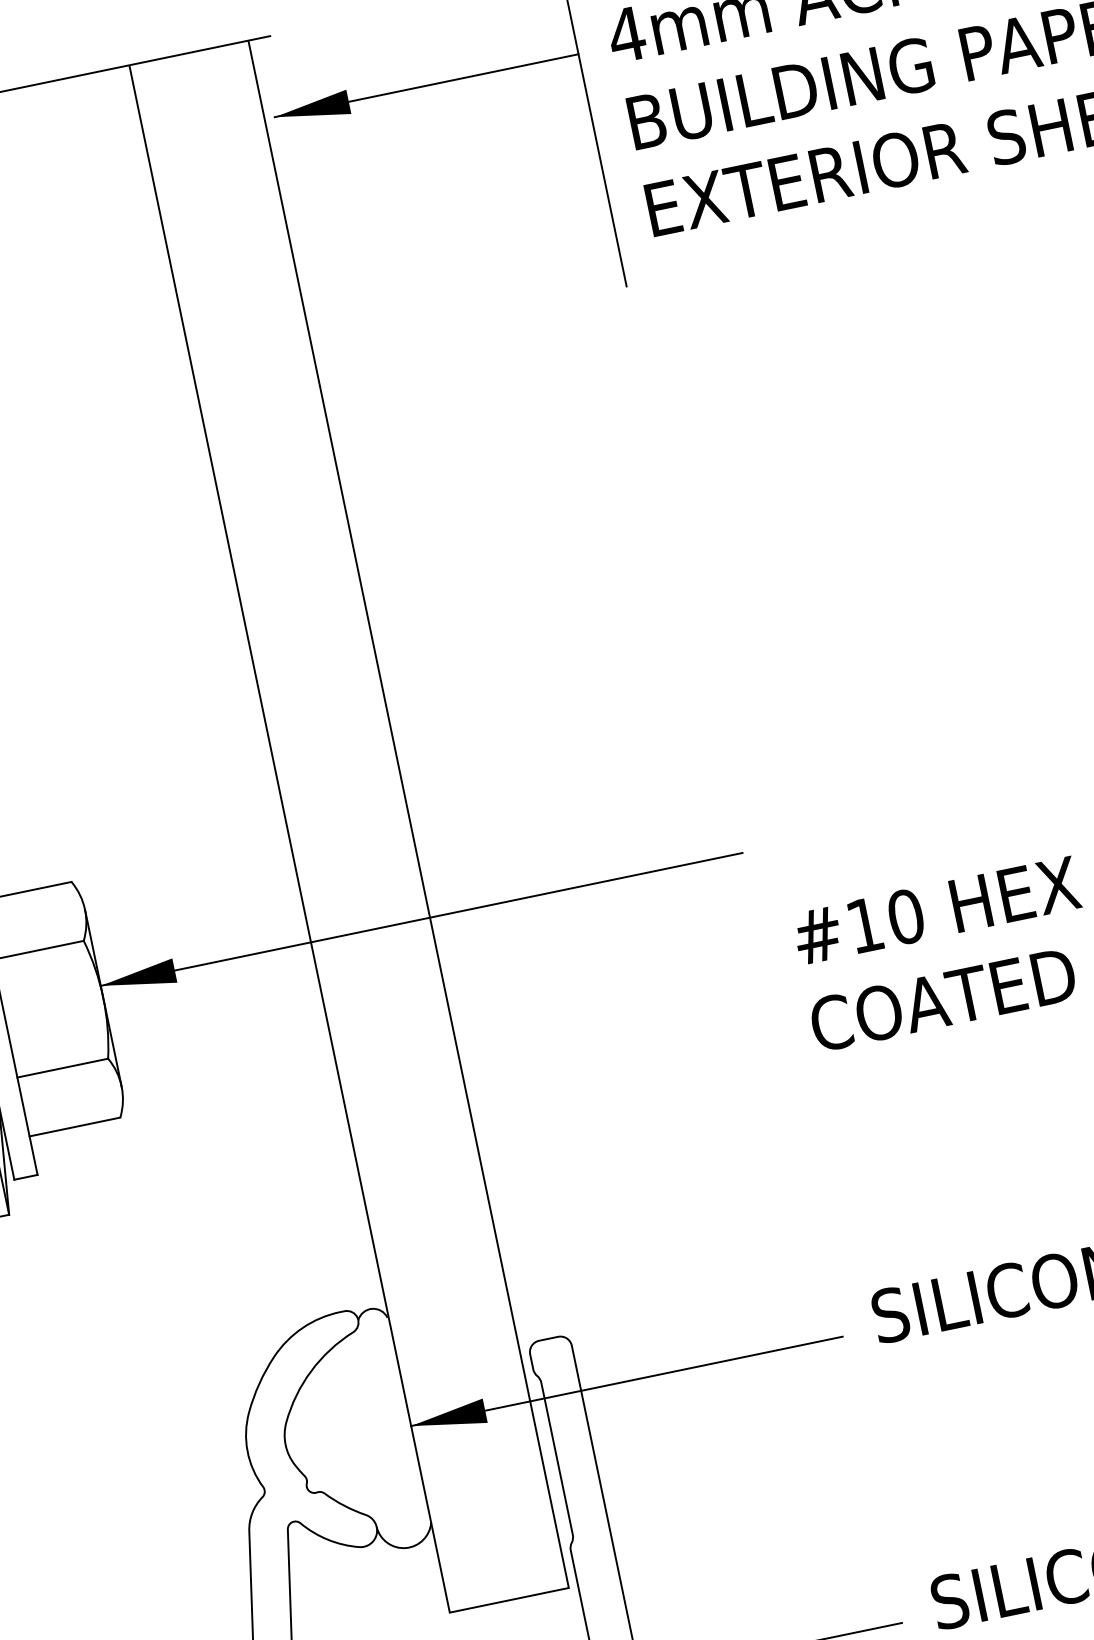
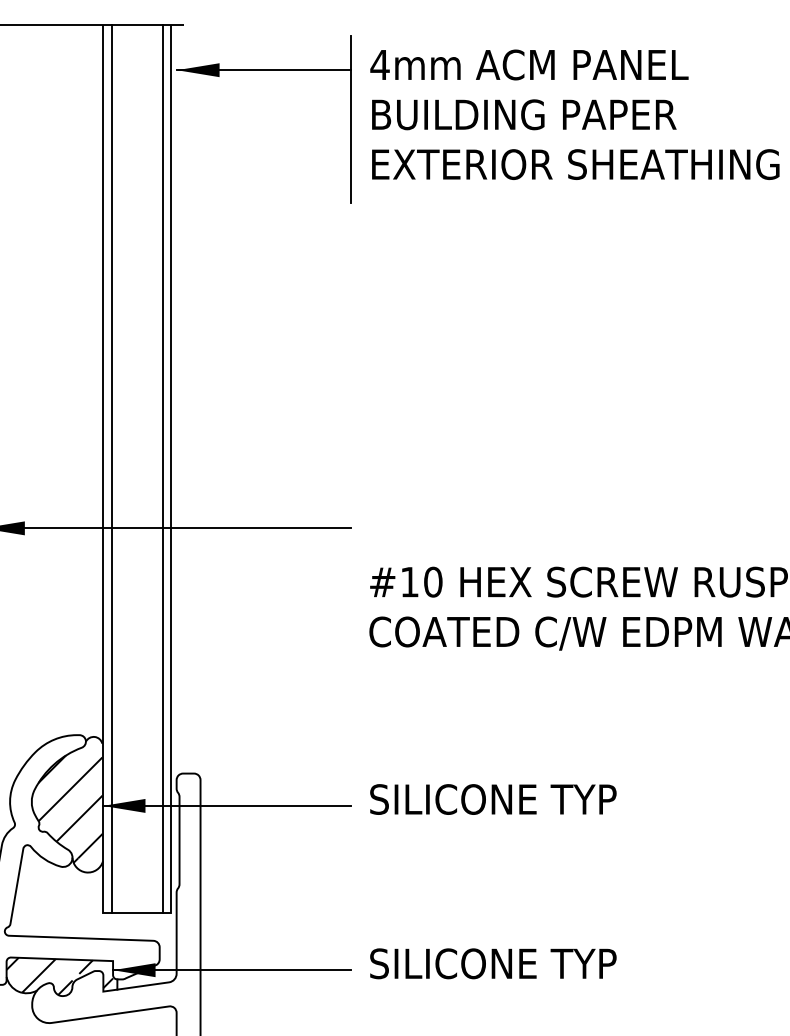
line: (393, 816) -> (162, 468), added
line: (304, 834) -> (111, 468), added
hatch: (355, 1442) -> (70, 808), added

